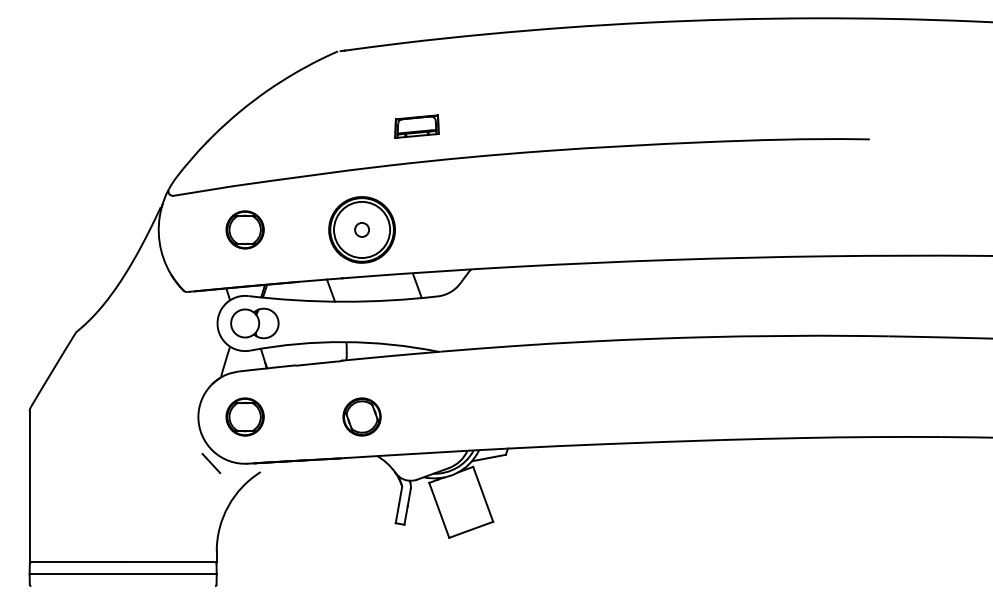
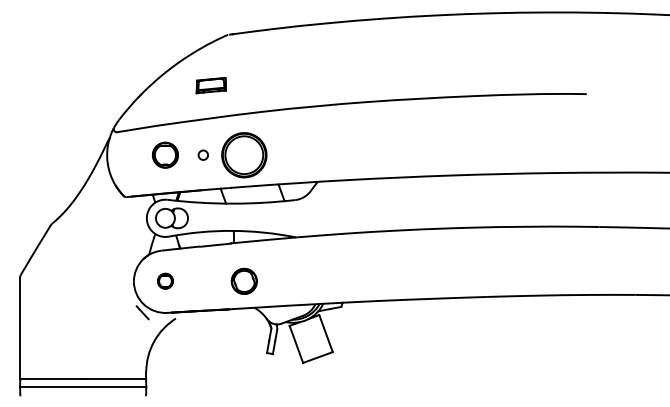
part: (415, 126) -> (210, 85), moved
circle: (360, 228) -> (202, 154), moved
part: (245, 415) -> (165, 280), size x0.6

